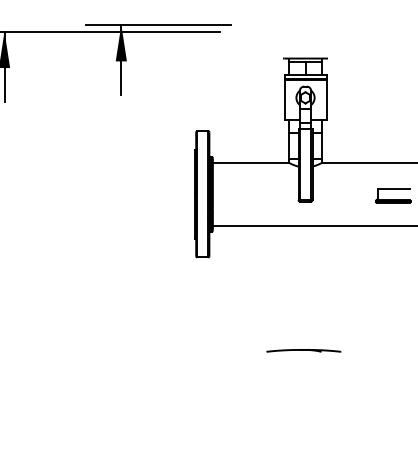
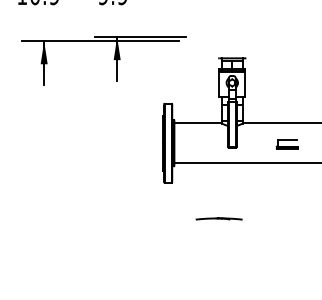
line: (302, 350) -> (218, 218), moved

